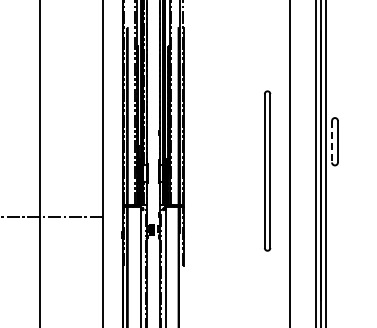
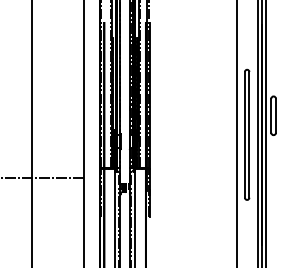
line: (332, 141) -> (271, 115), dashed -> solid
part: (267, 170) -> (247, 134), moved

